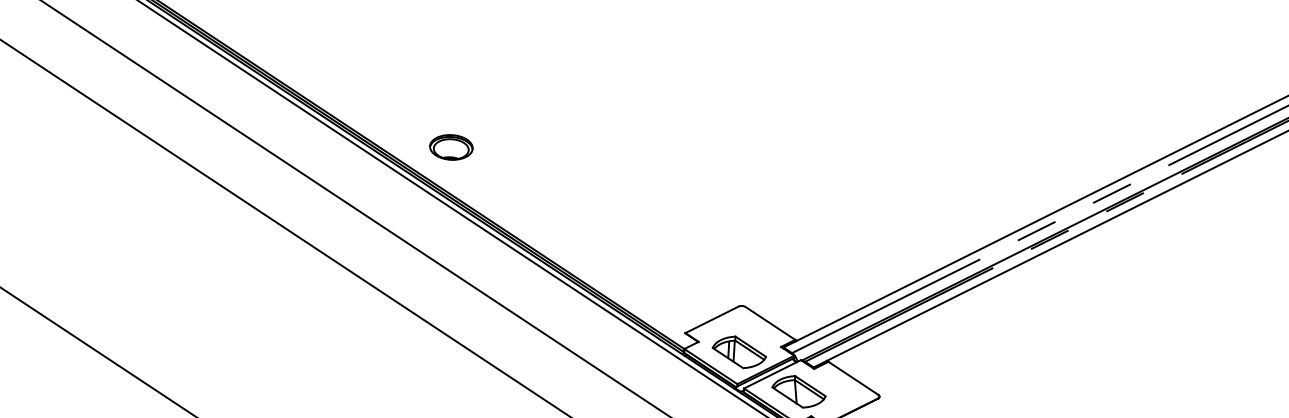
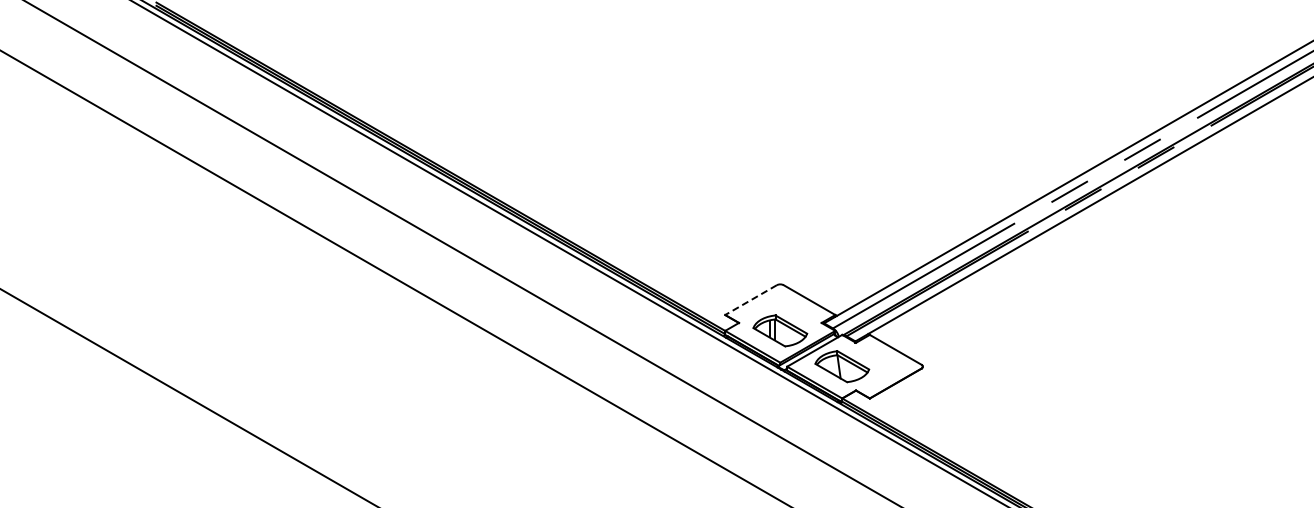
part: (451, 147) -> (480, 143), removed
line: (712, 320) -> (751, 300), solid -> dashed

